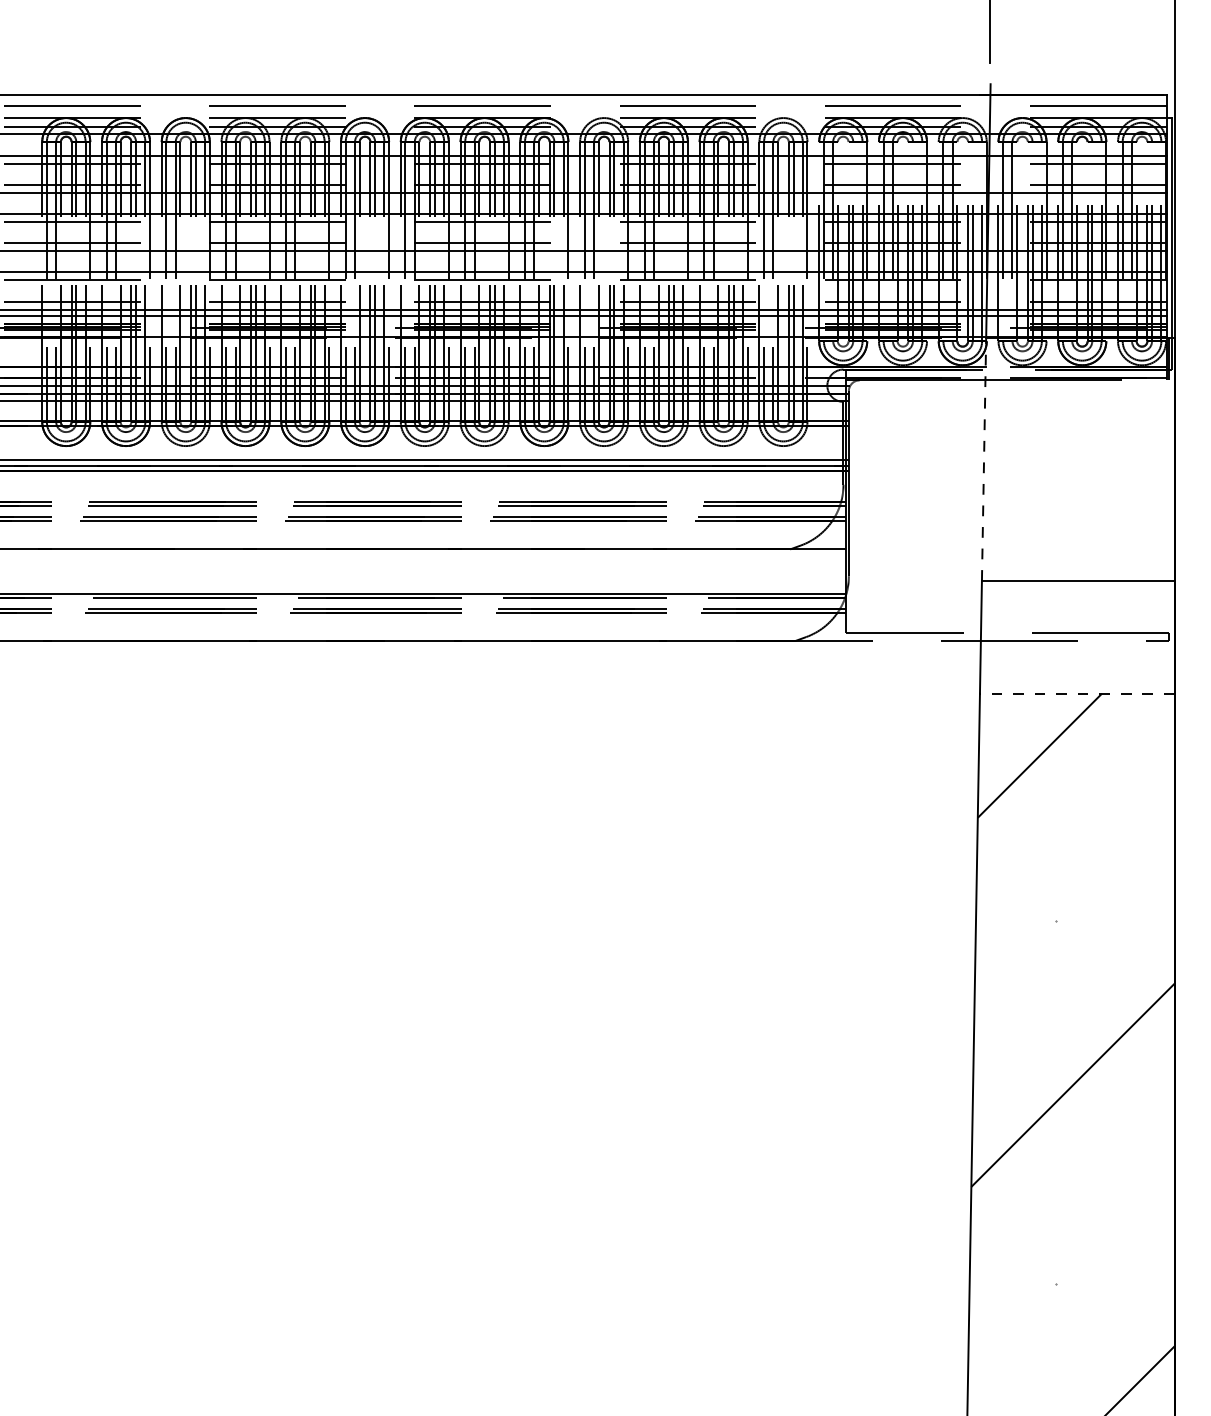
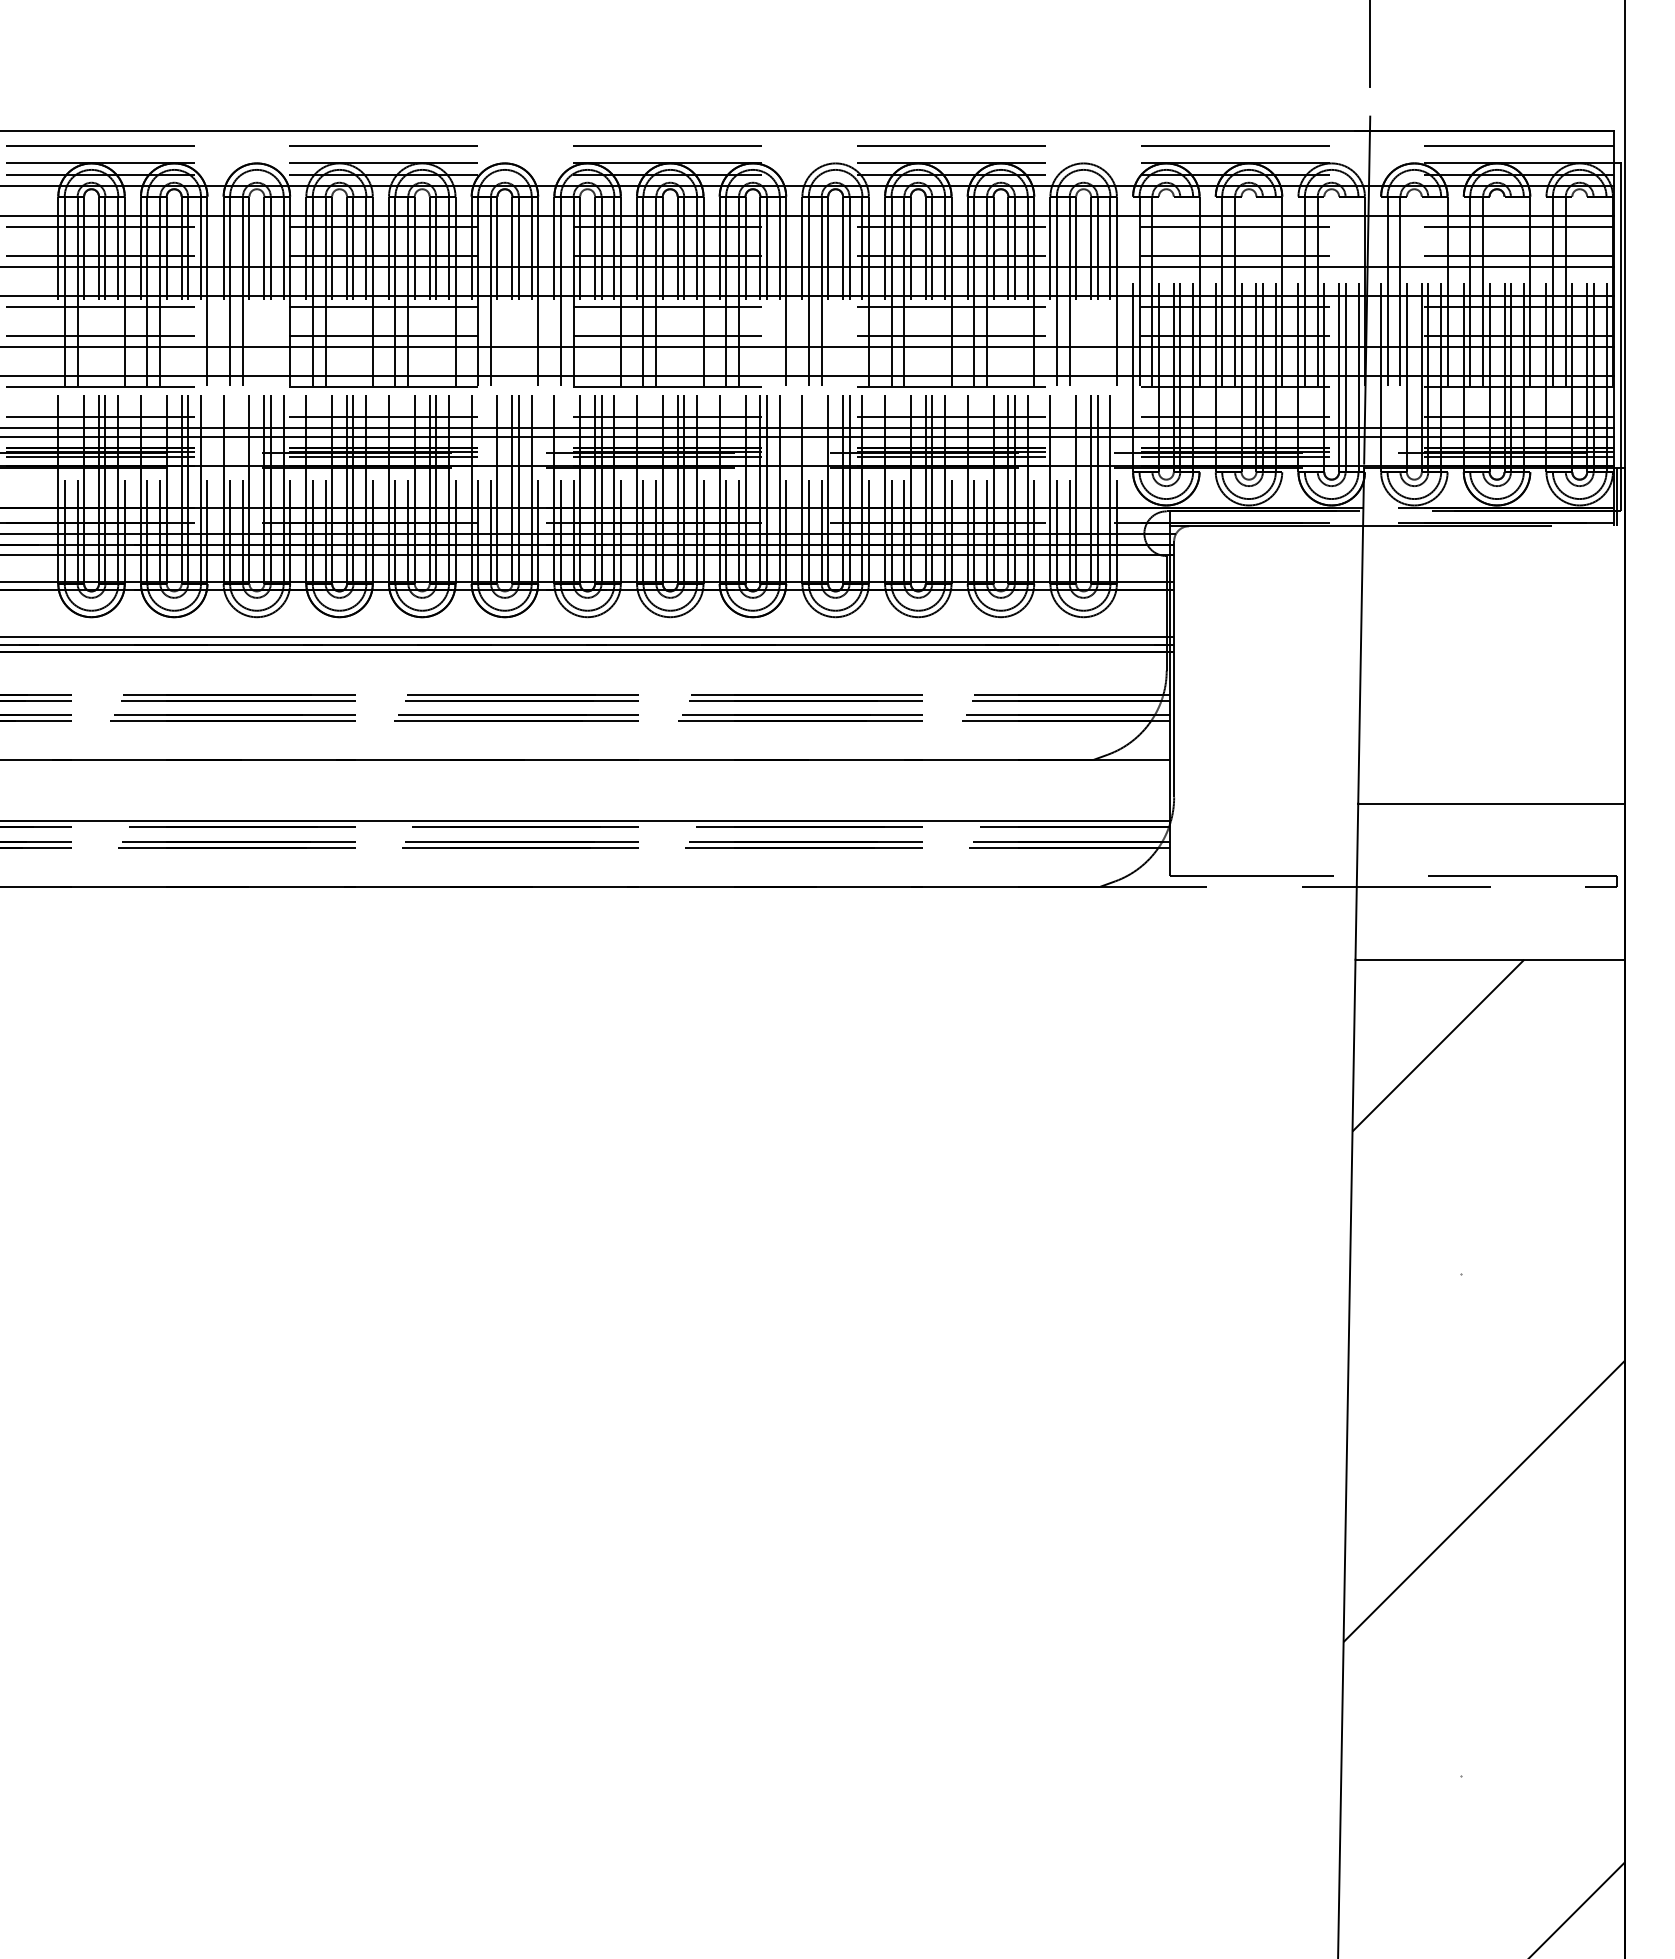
line: (984, 459) -> (1361, 635), dashed -> solid
line: (1077, 693) -> (1490, 959), dashed -> solid

